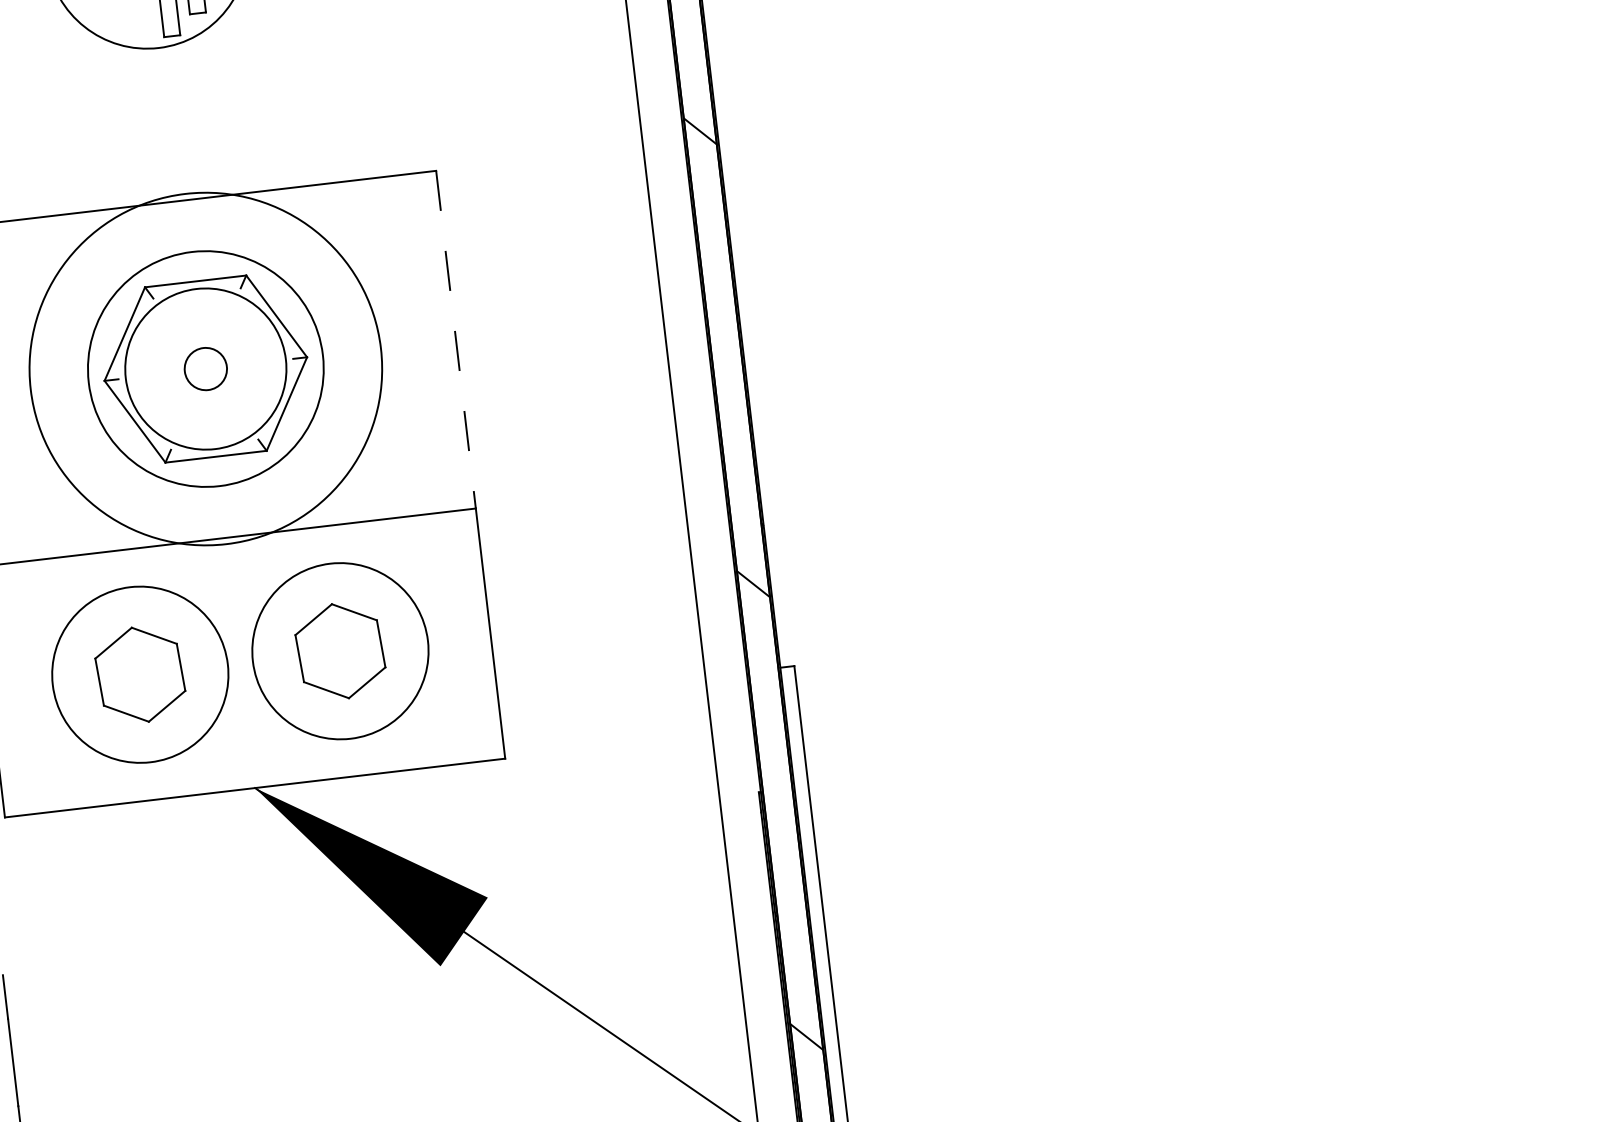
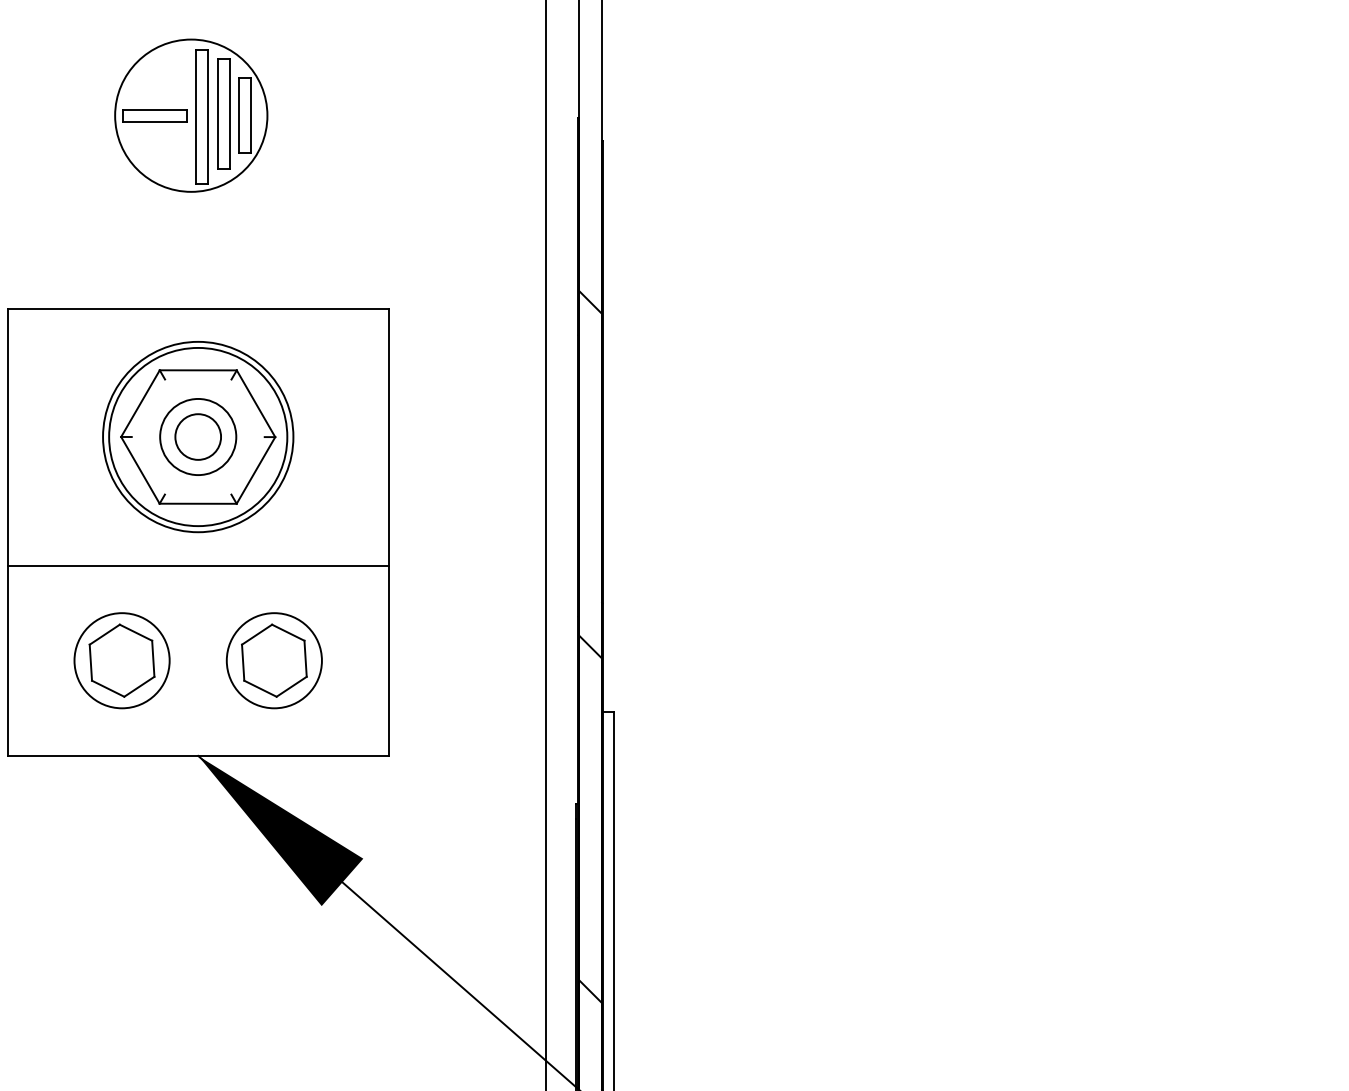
line: (455, 340) -> (388, 437), dashed -> solid
circle: (206, 368) -> (198, 436), size x0.62
circle: (206, 368) -> (198, 436), size x0.71
circle: (206, 368) -> (198, 436), size x1.43
circle: (339, 651) -> (273, 660), size x0.71
circle: (139, 674) -> (121, 660), size x0.71

